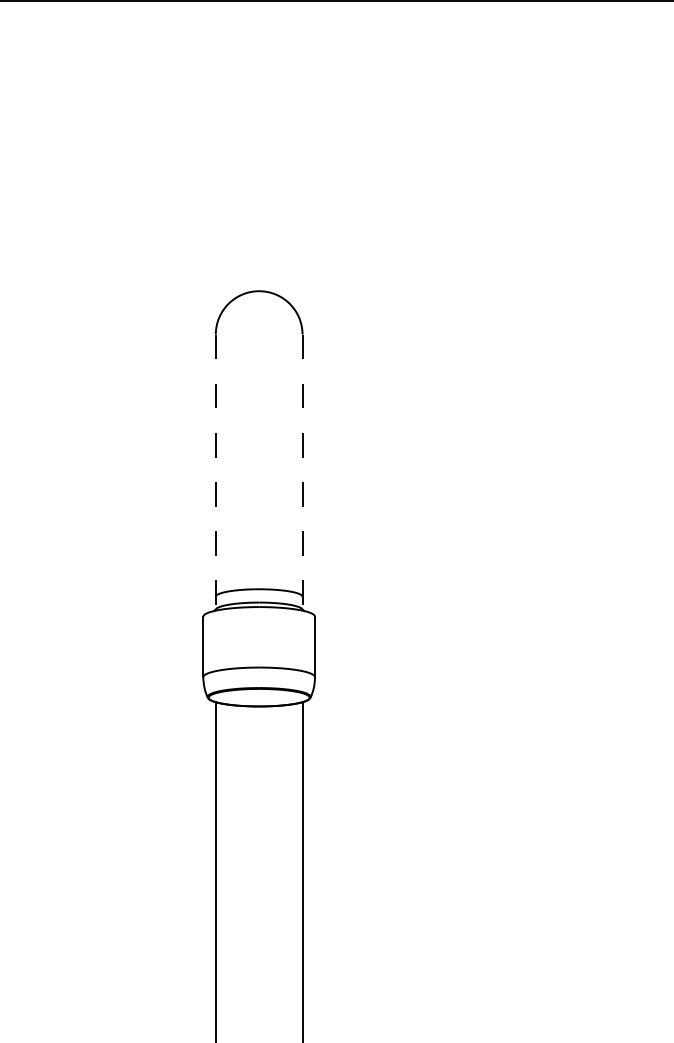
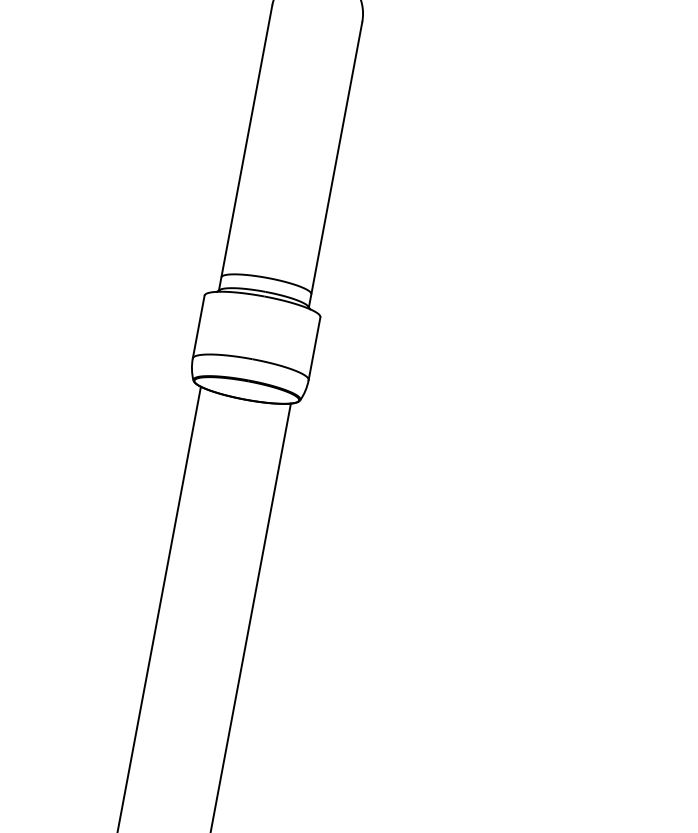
line: (215, 472) -> (245, 148), dashed -> solid
line: (302, 472) -> (335, 165), dashed -> solid

